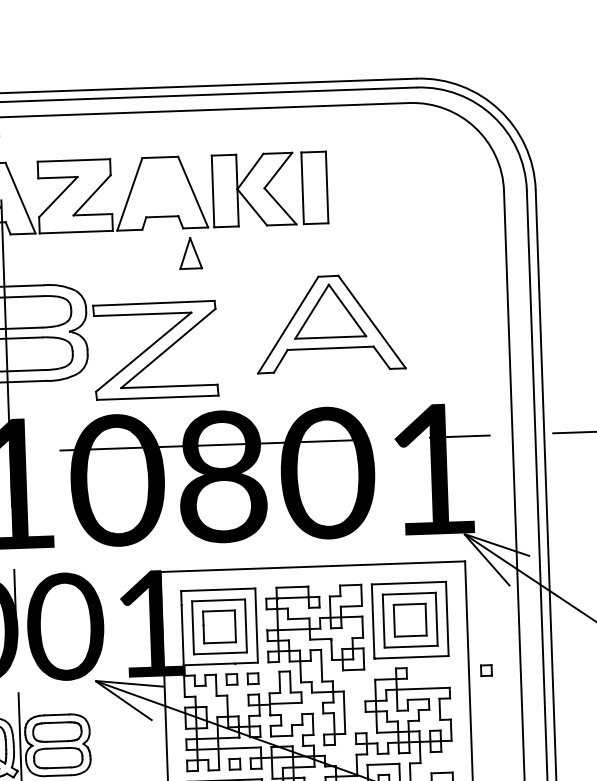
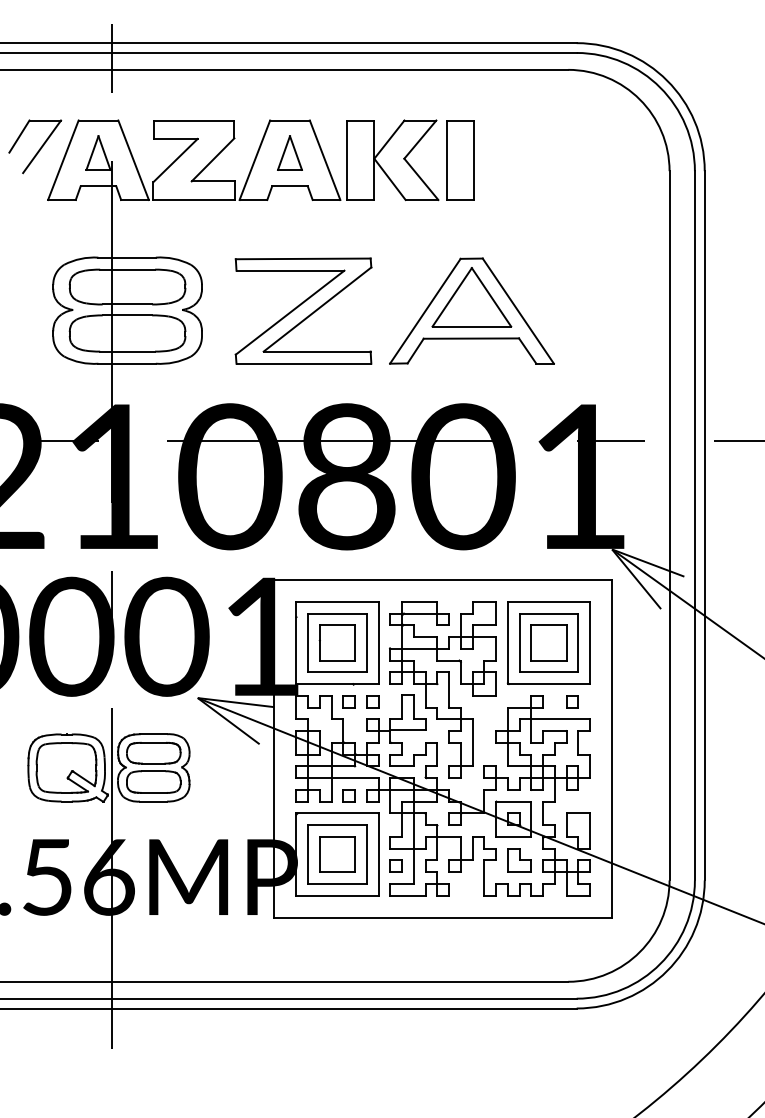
part: (190, 252) -> (289, 152), moved
part: (155, 349) -> (303, 310), moved
part: (486, 670) -> (572, 701), moved

